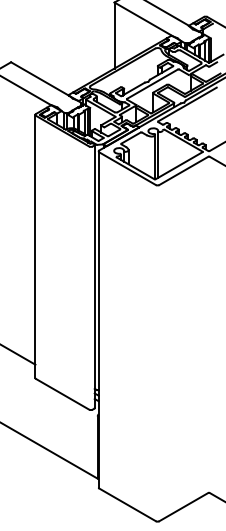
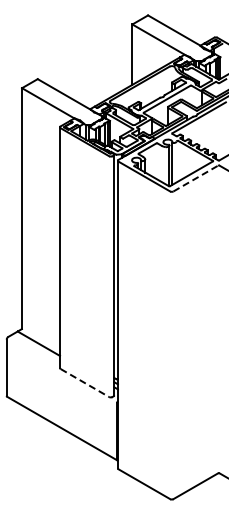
line: (183, 170) -> (195, 178), solid -> dashed
line: (63, 394) -> (85, 383), solid -> dashed

